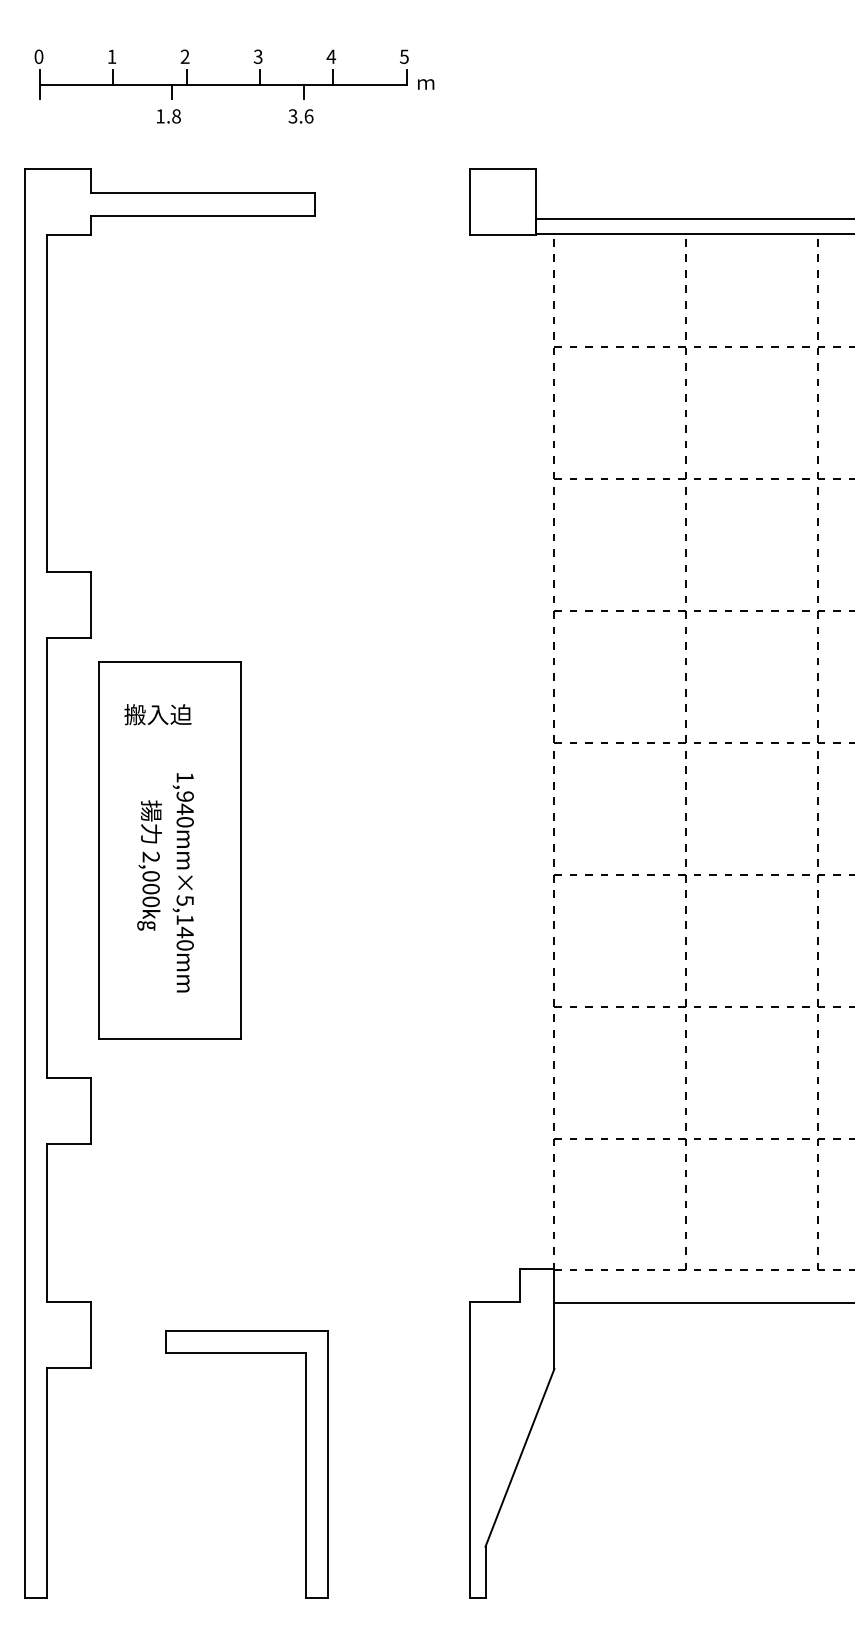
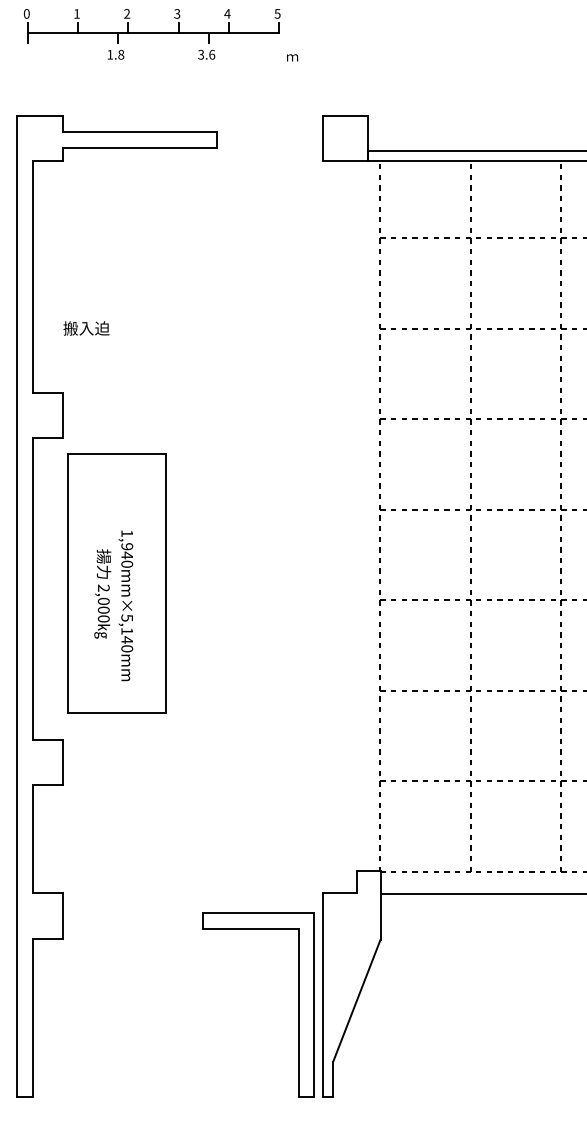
part: (220, 86) -> (151, 34), moved
text: (157, 714) -> (86, 328), moved
part: (305, 1463) -> (298, 1004), moved

